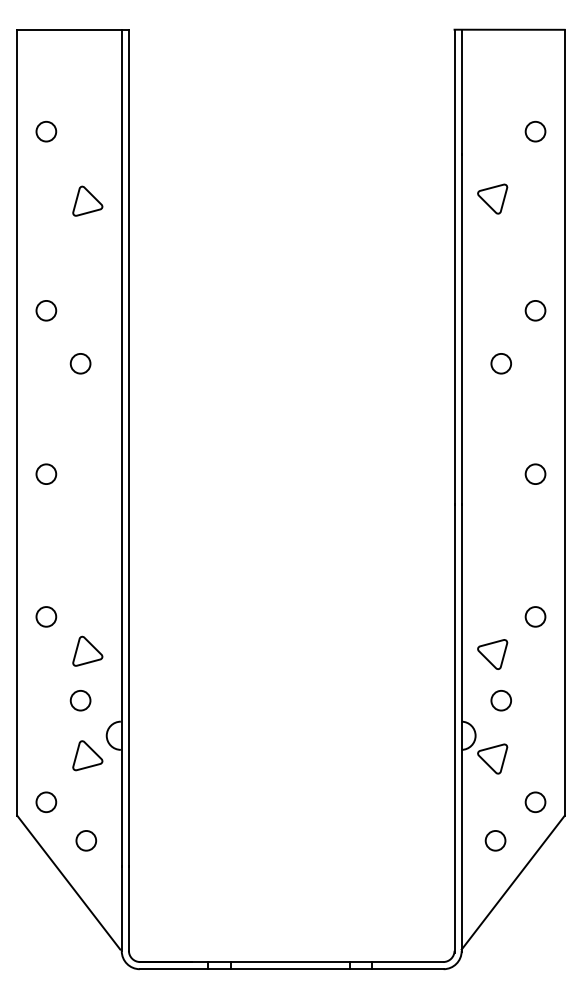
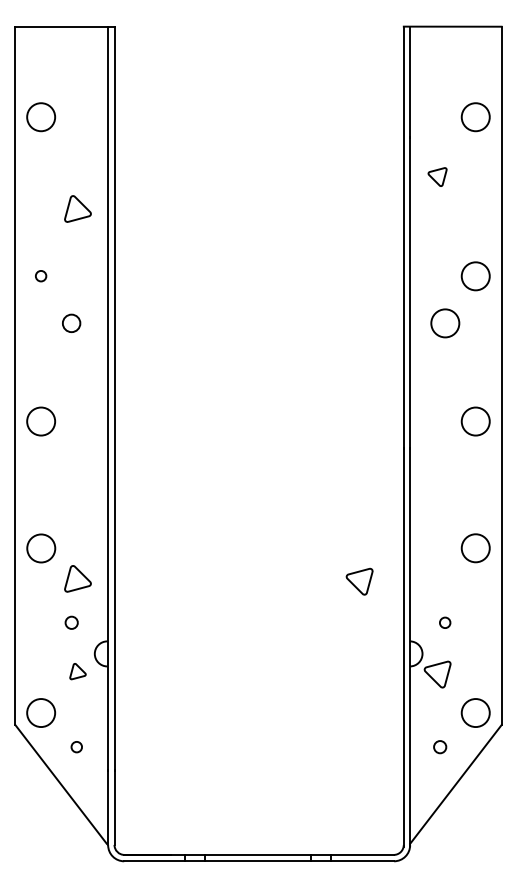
circle: (45, 130) -> (40, 116), size x1.6
circle: (535, 130) -> (475, 116), size x1.6
part: (492, 198) -> (437, 176), size x0.7
part: (87, 200) -> (77, 208), moved
circle: (45, 309) -> (40, 275), size x0.6
circle: (535, 310) -> (475, 276), size x1.6
circle: (501, 363) -> (445, 323), size x1.6
circle: (45, 474) -> (40, 421), size x1.6
circle: (535, 474) -> (475, 421), size x1.6
circle: (45, 615) -> (40, 547), size x1.6
circle: (535, 617) -> (475, 548), size x1.6
part: (492, 654) -> (359, 581), moved
circle: (80, 700) -> (71, 622), size x0.7
circle: (500, 700) -> (444, 622), size x0.6
part: (87, 755) -> (77, 671), size x0.6
circle: (45, 801) -> (40, 712), size x1.6
circle: (535, 801) -> (475, 712), size x1.6
circle: (86, 839) -> (76, 746), size x0.6
circle: (494, 839) -> (439, 746), size x0.7

